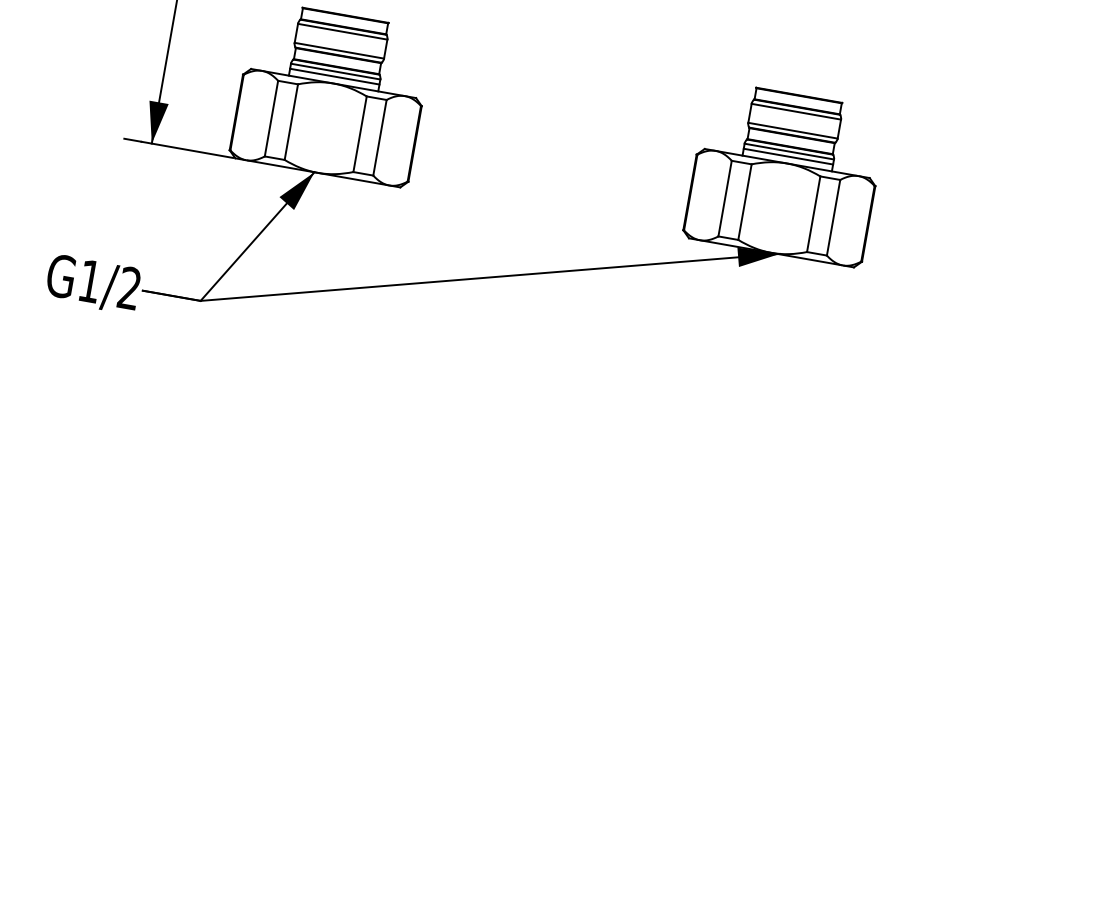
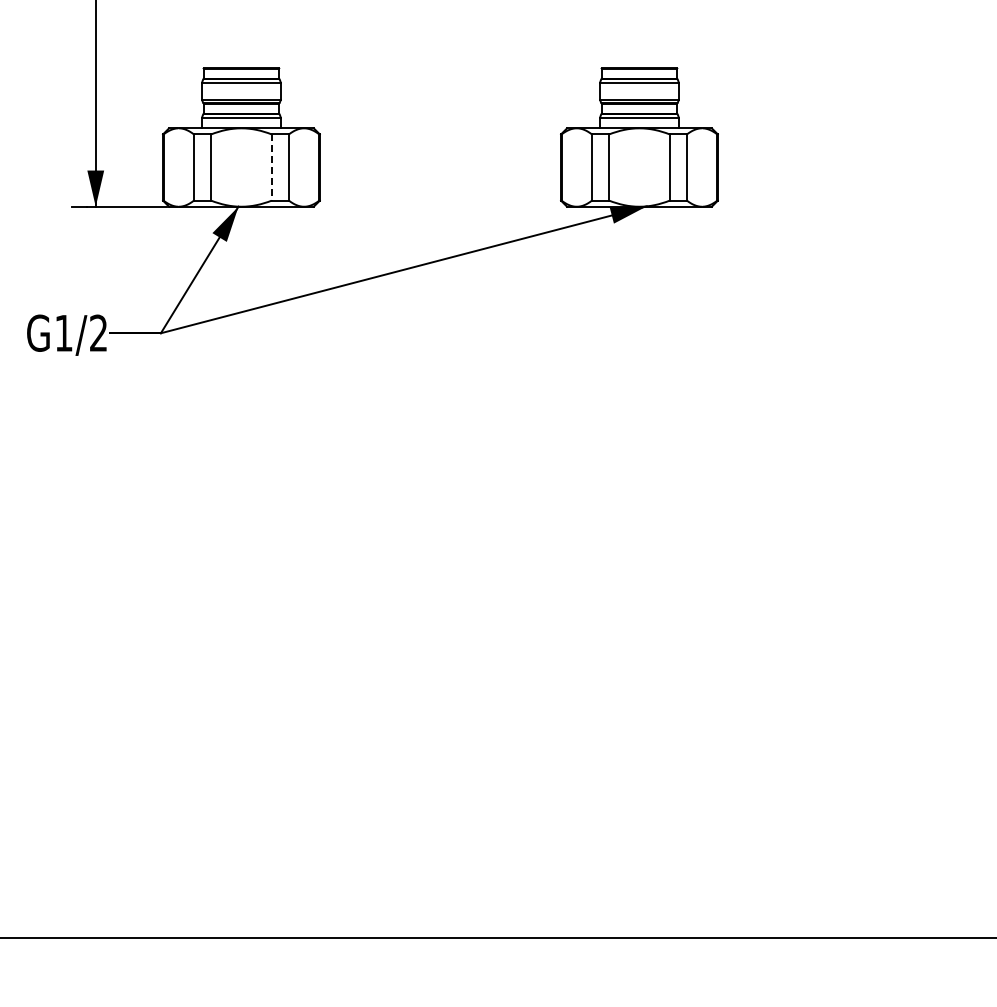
line: (334, 76) -> (241, 122), removed
line: (359, 135) -> (271, 168), solid -> dashed
line: (788, 156) -> (639, 122), removed

